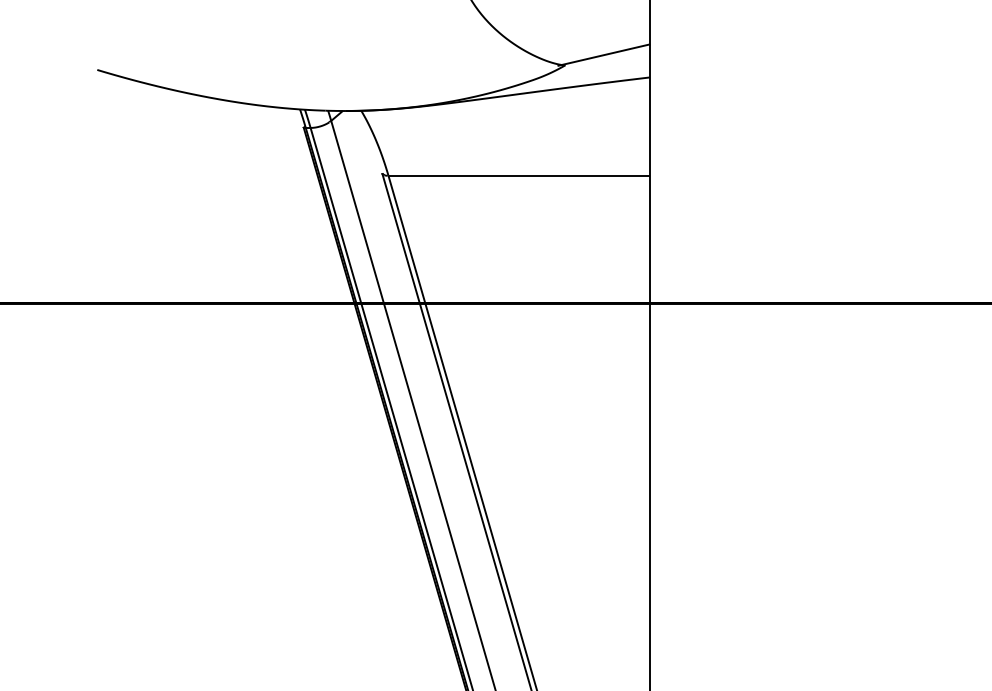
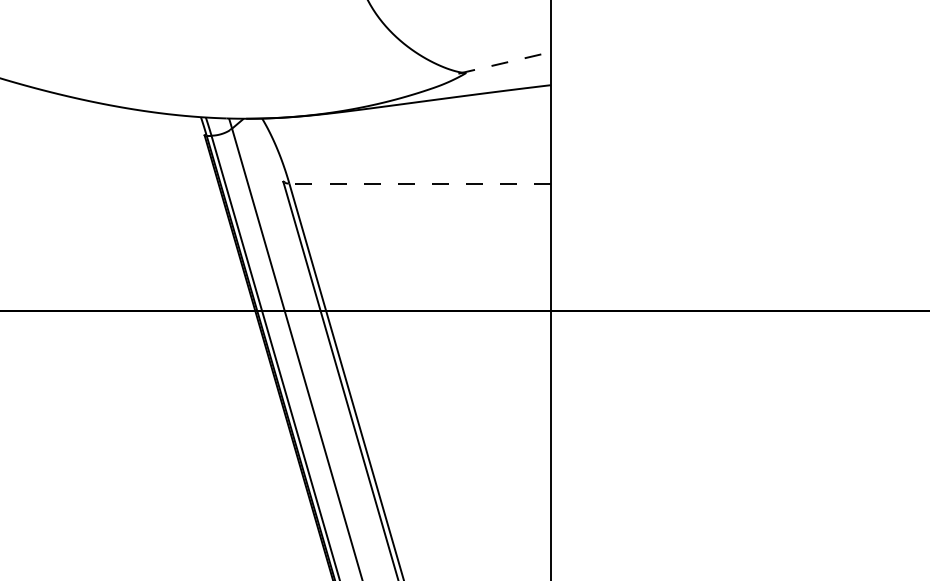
line: (603, 55) -> (504, 63), solid -> dashed
line: (519, 175) -> (420, 183), solid -> dashed

